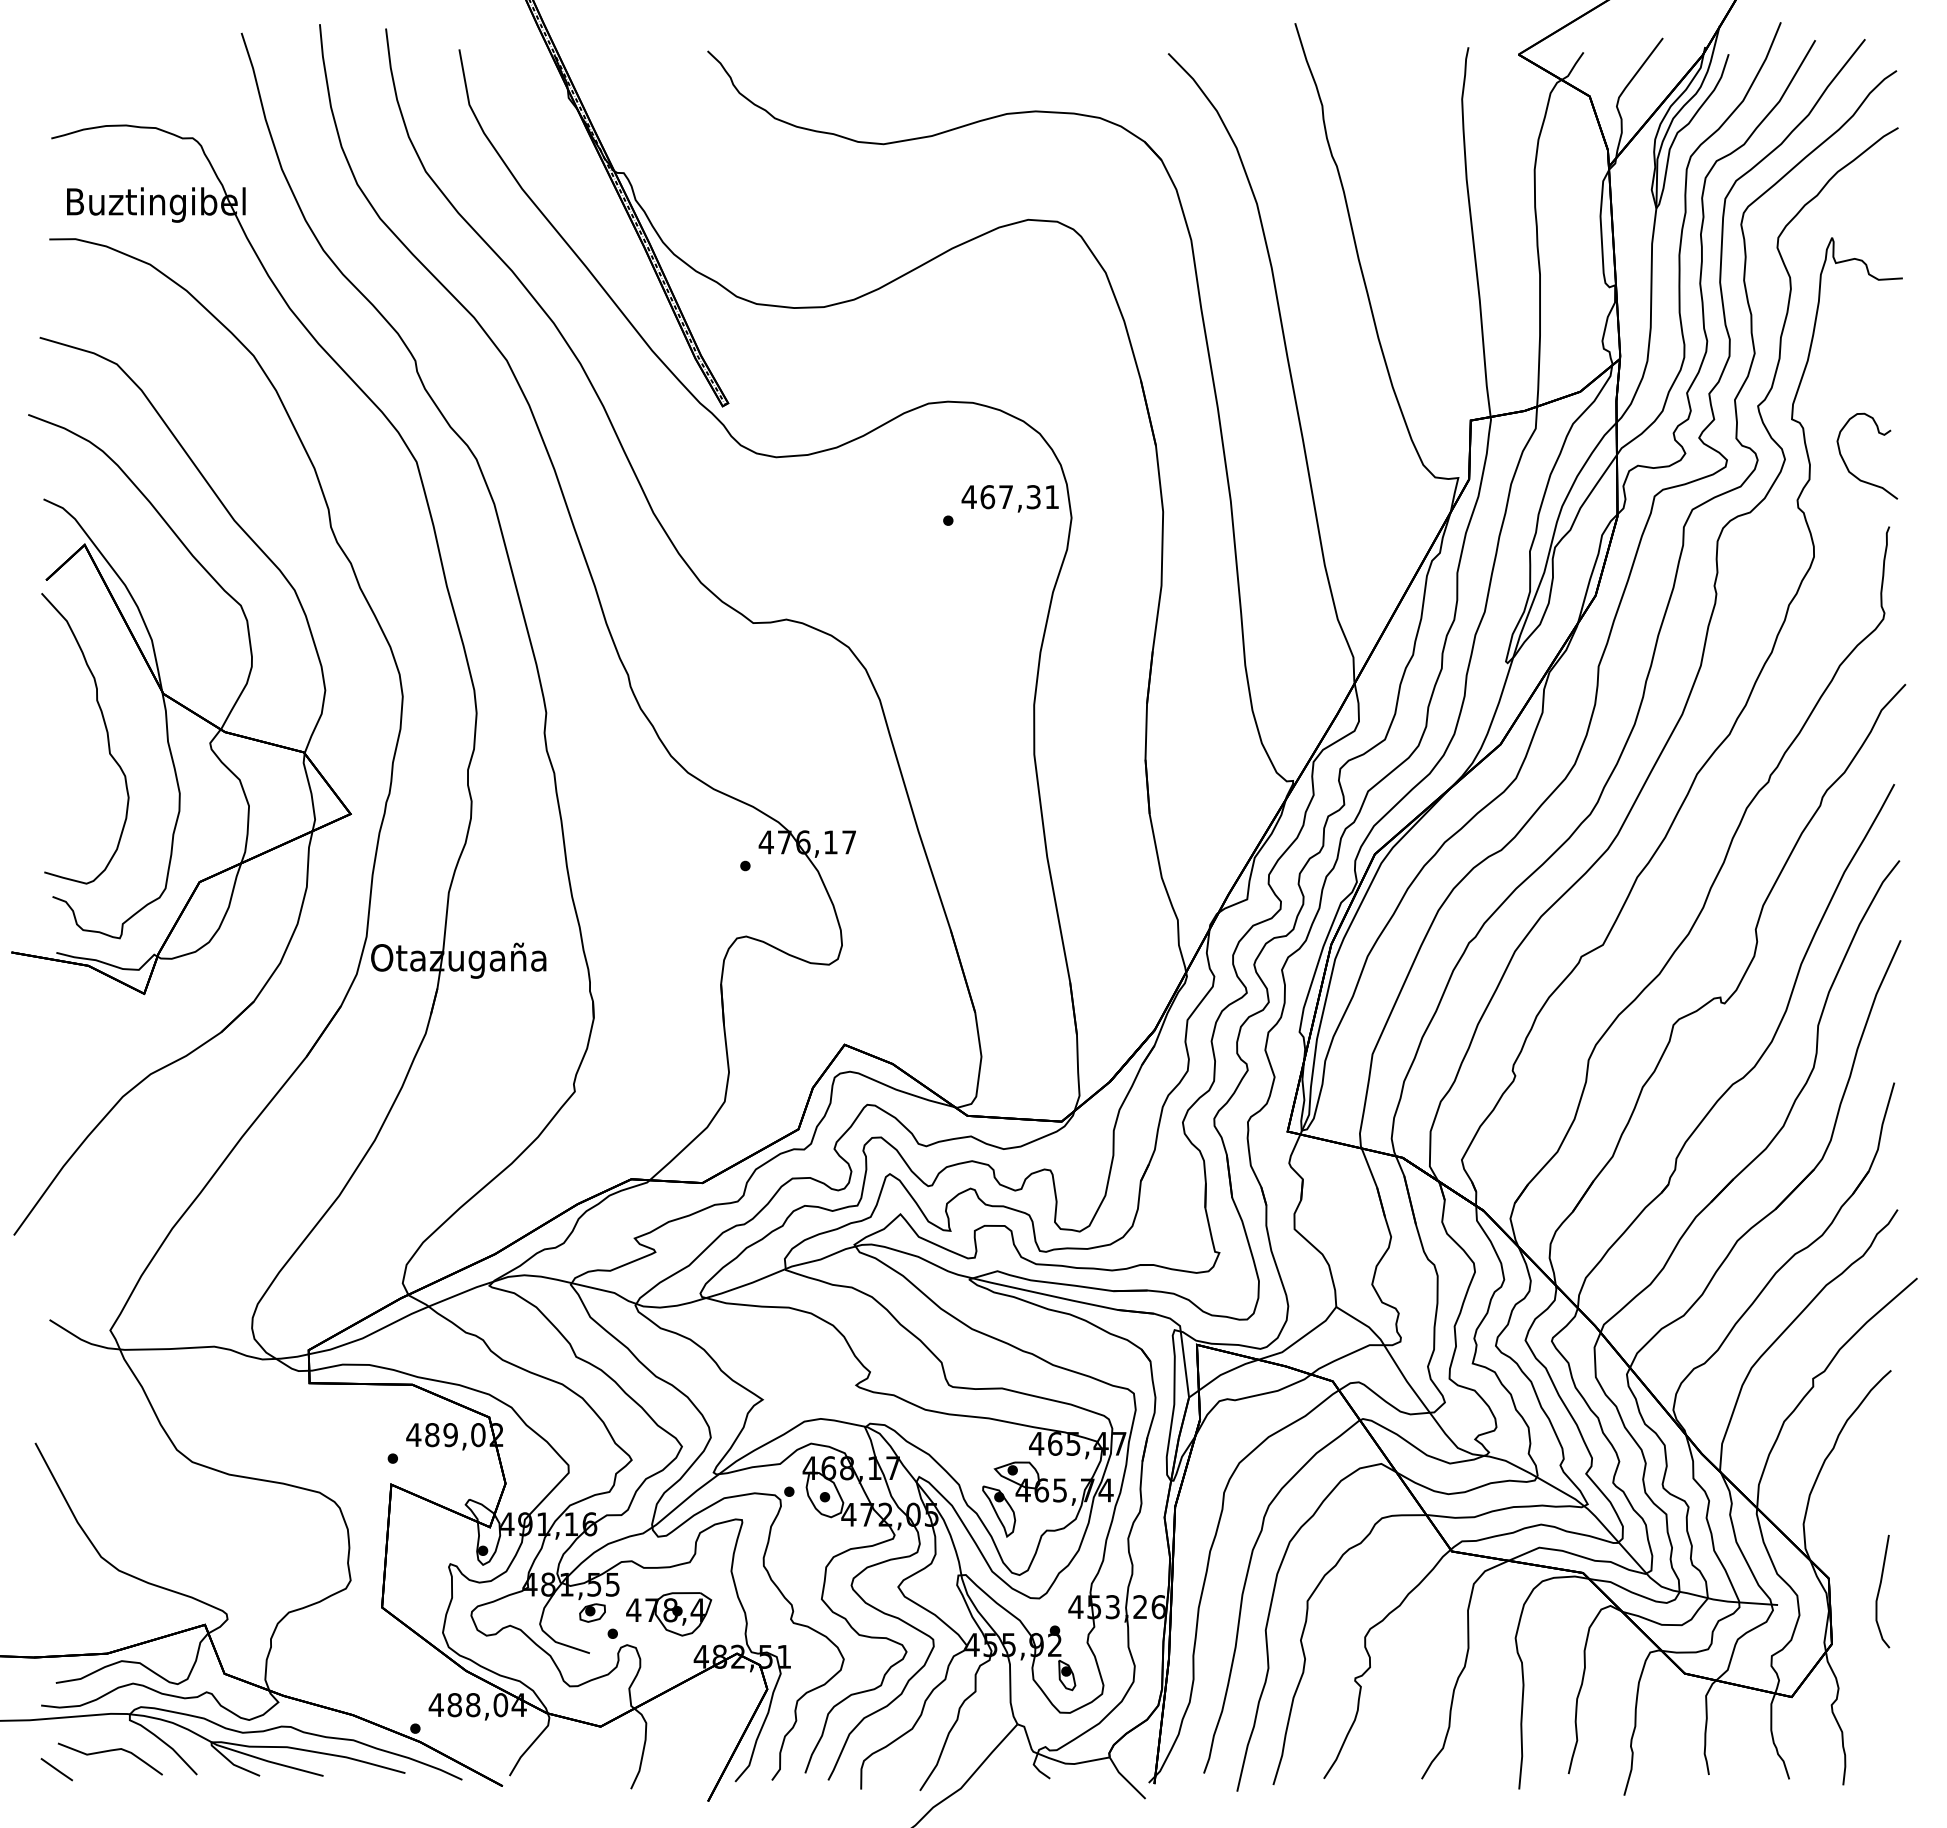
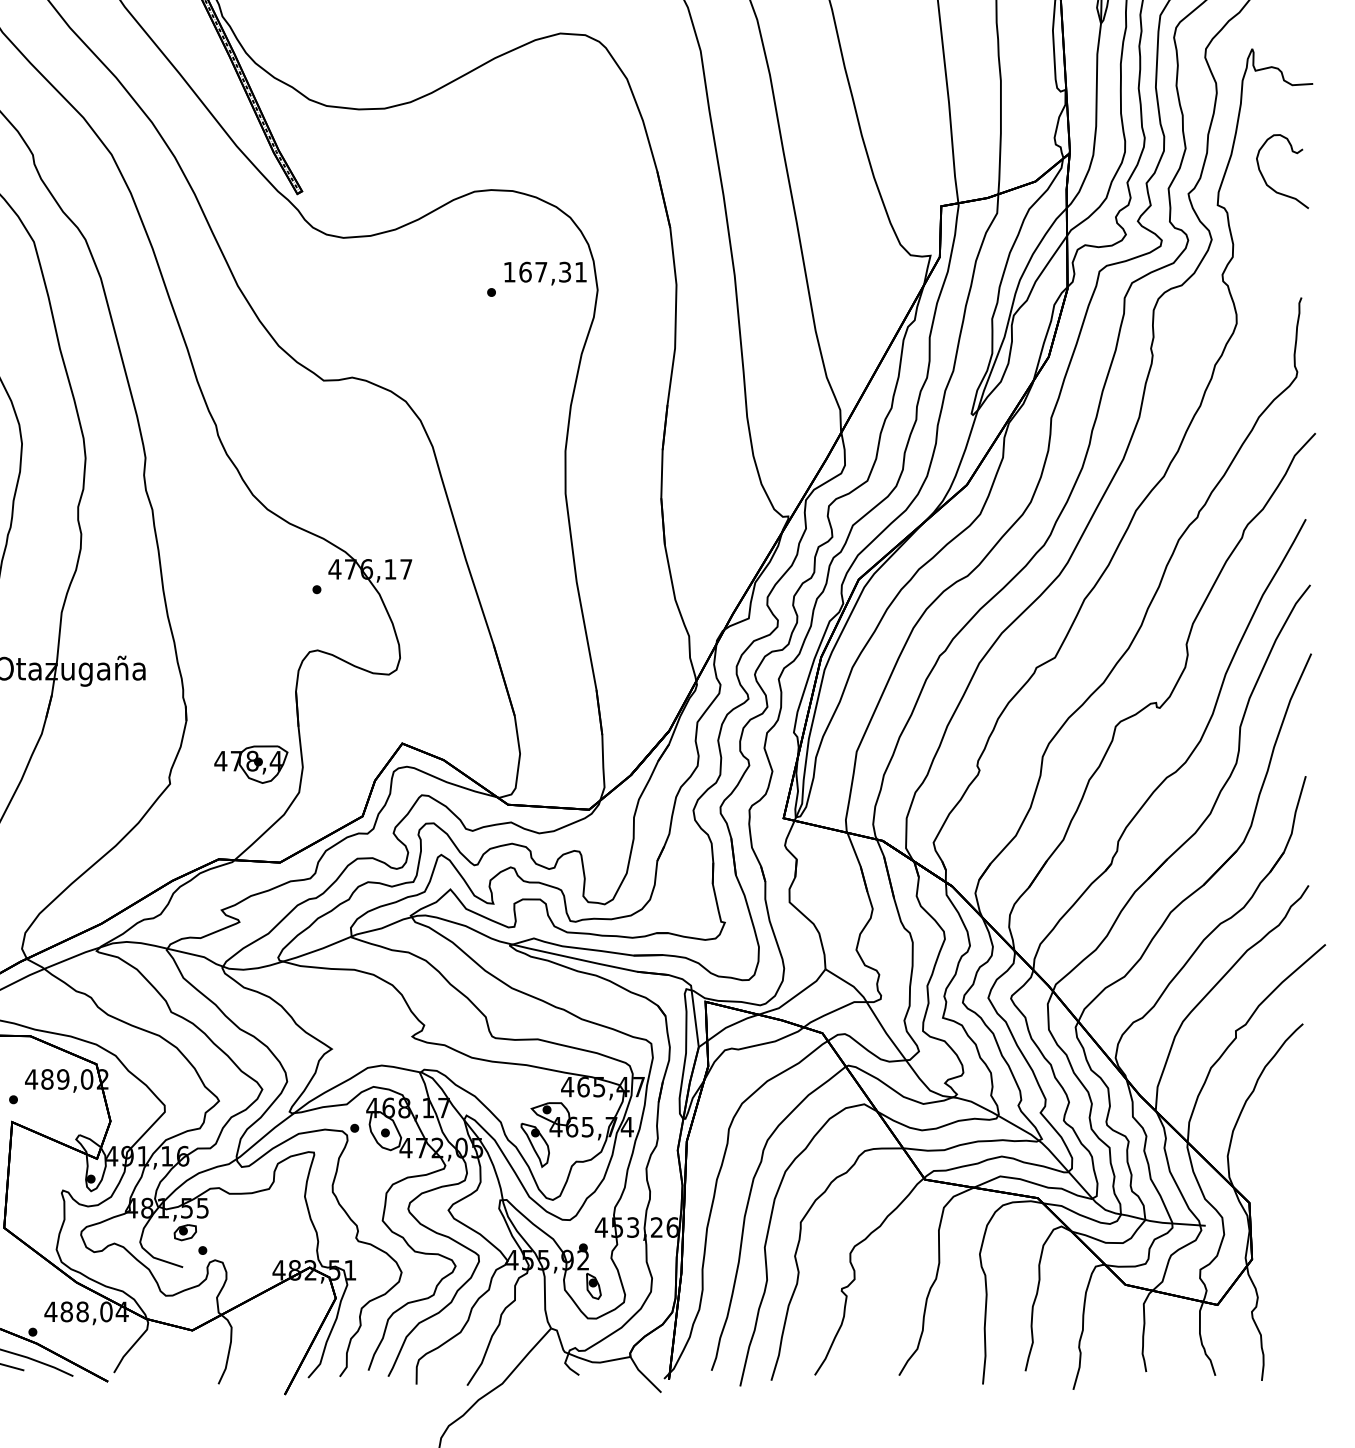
curve: (1847, 466) -> (1265, 180), moved
text: (968, 496) -> (508, 271), 467,31 -> 167,31
curve: (1880, 1589) -> (1293, 1212), removed
part: (669, 1614) -> (251, 764), moved

